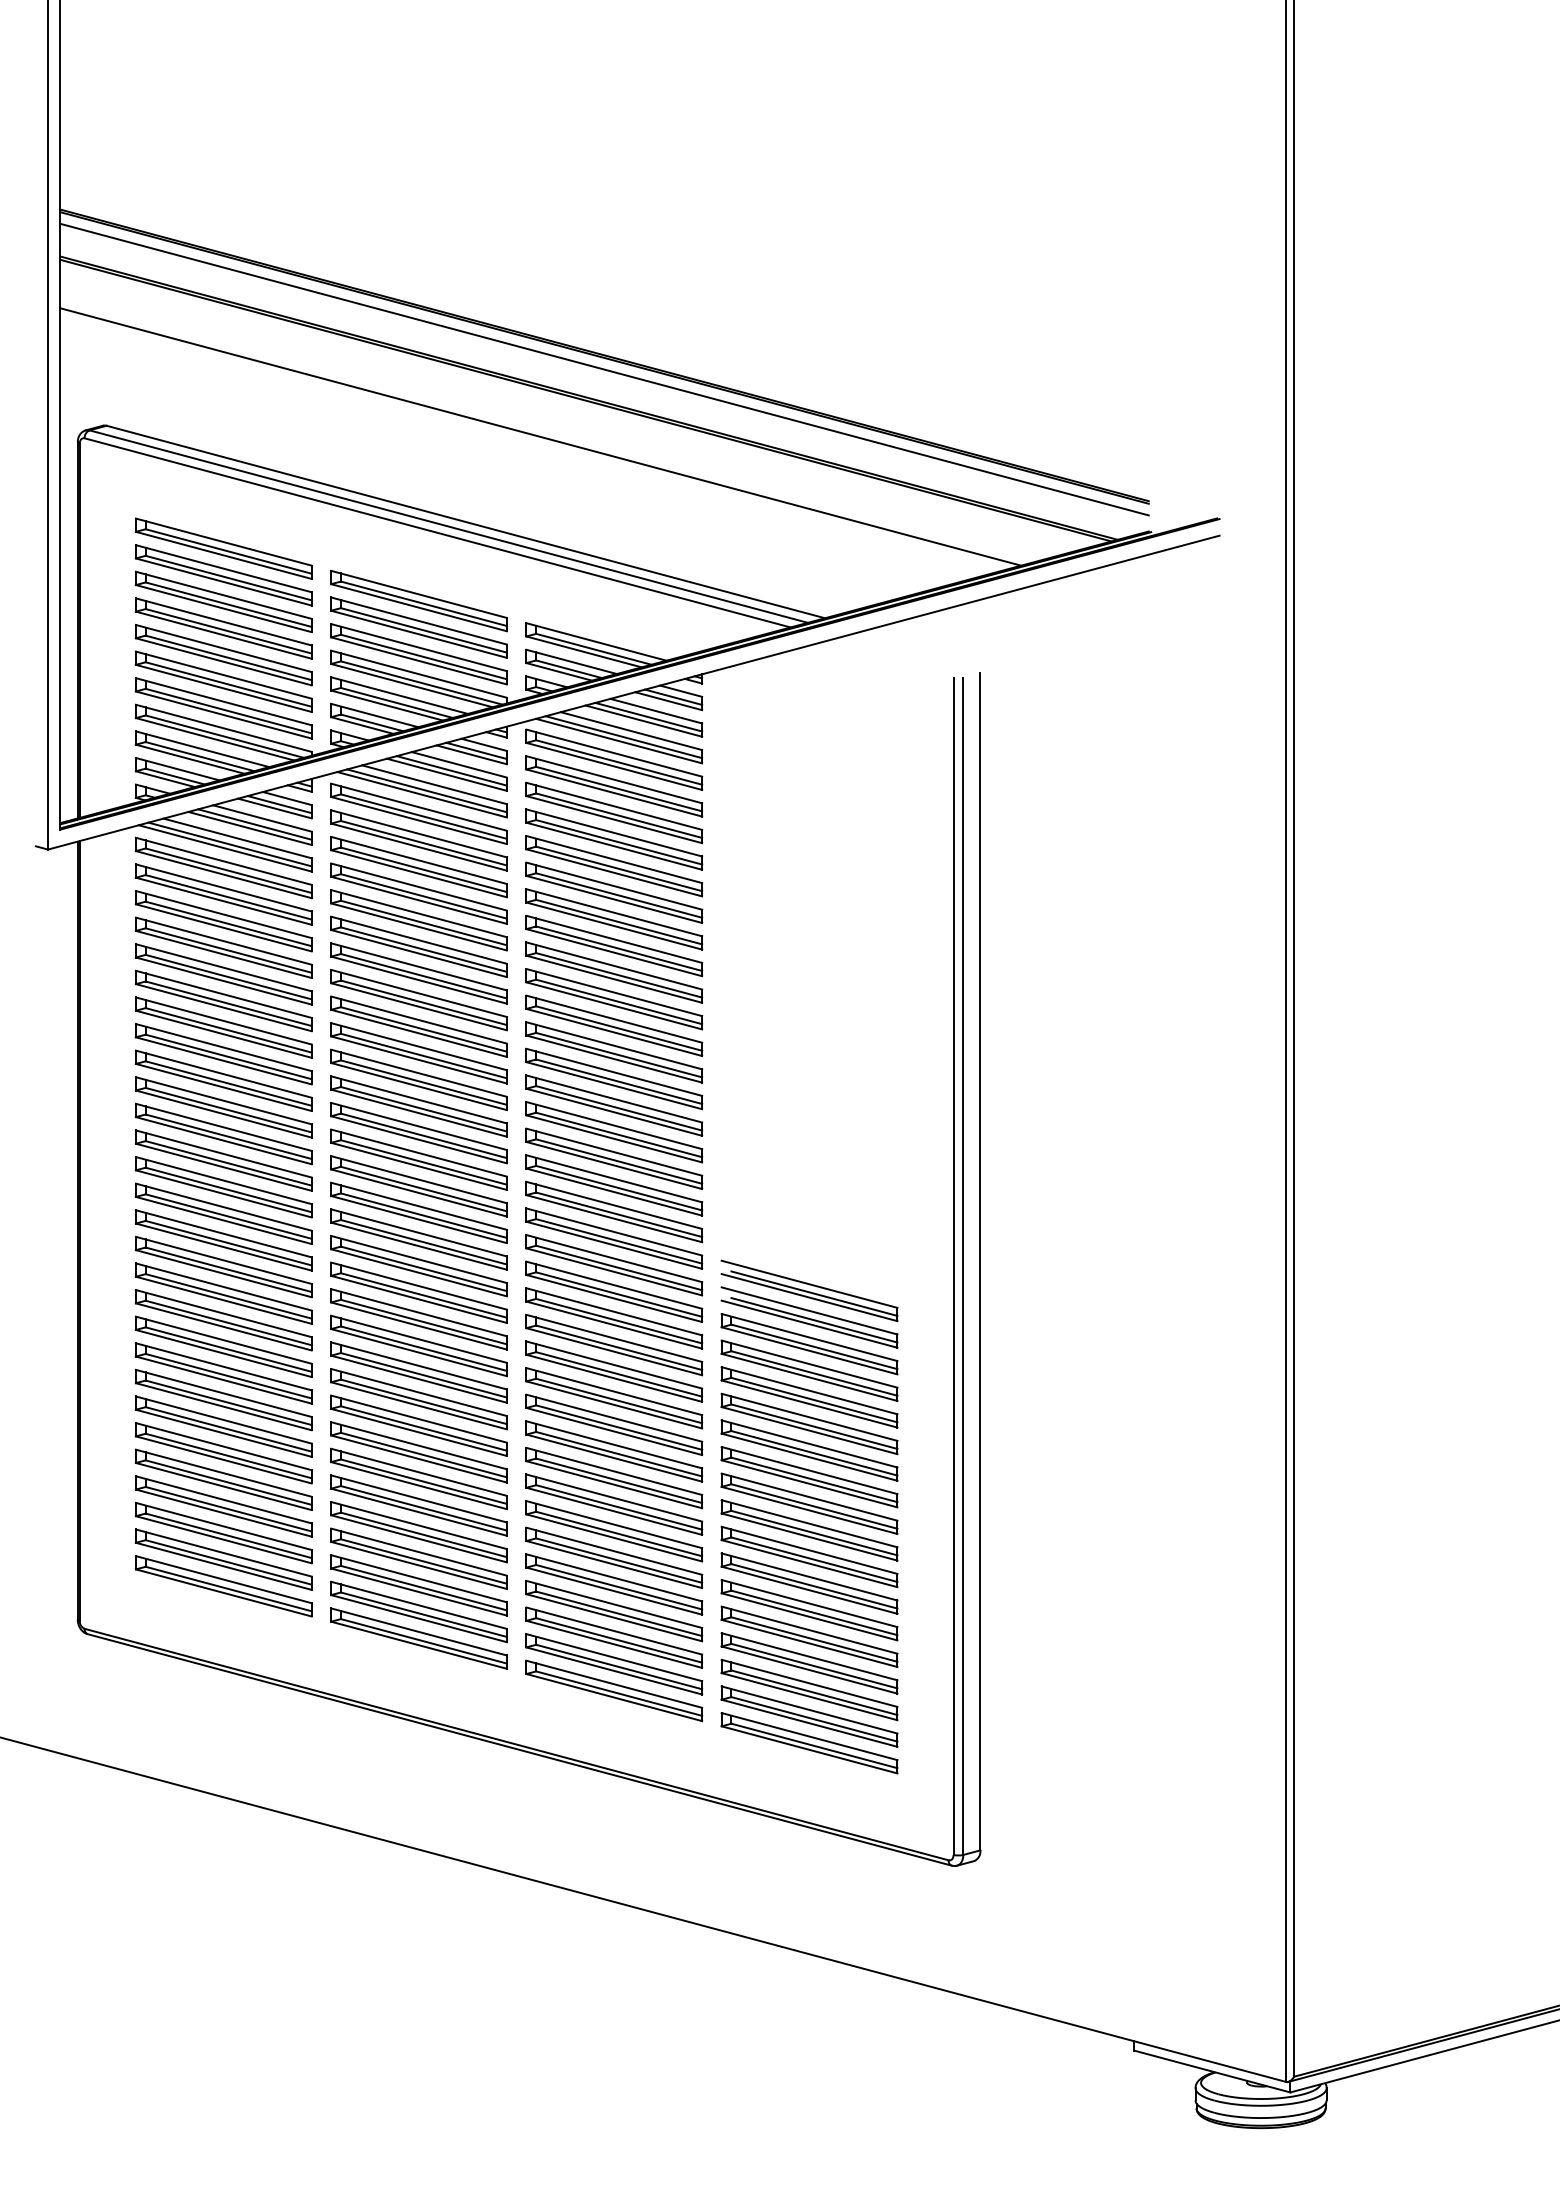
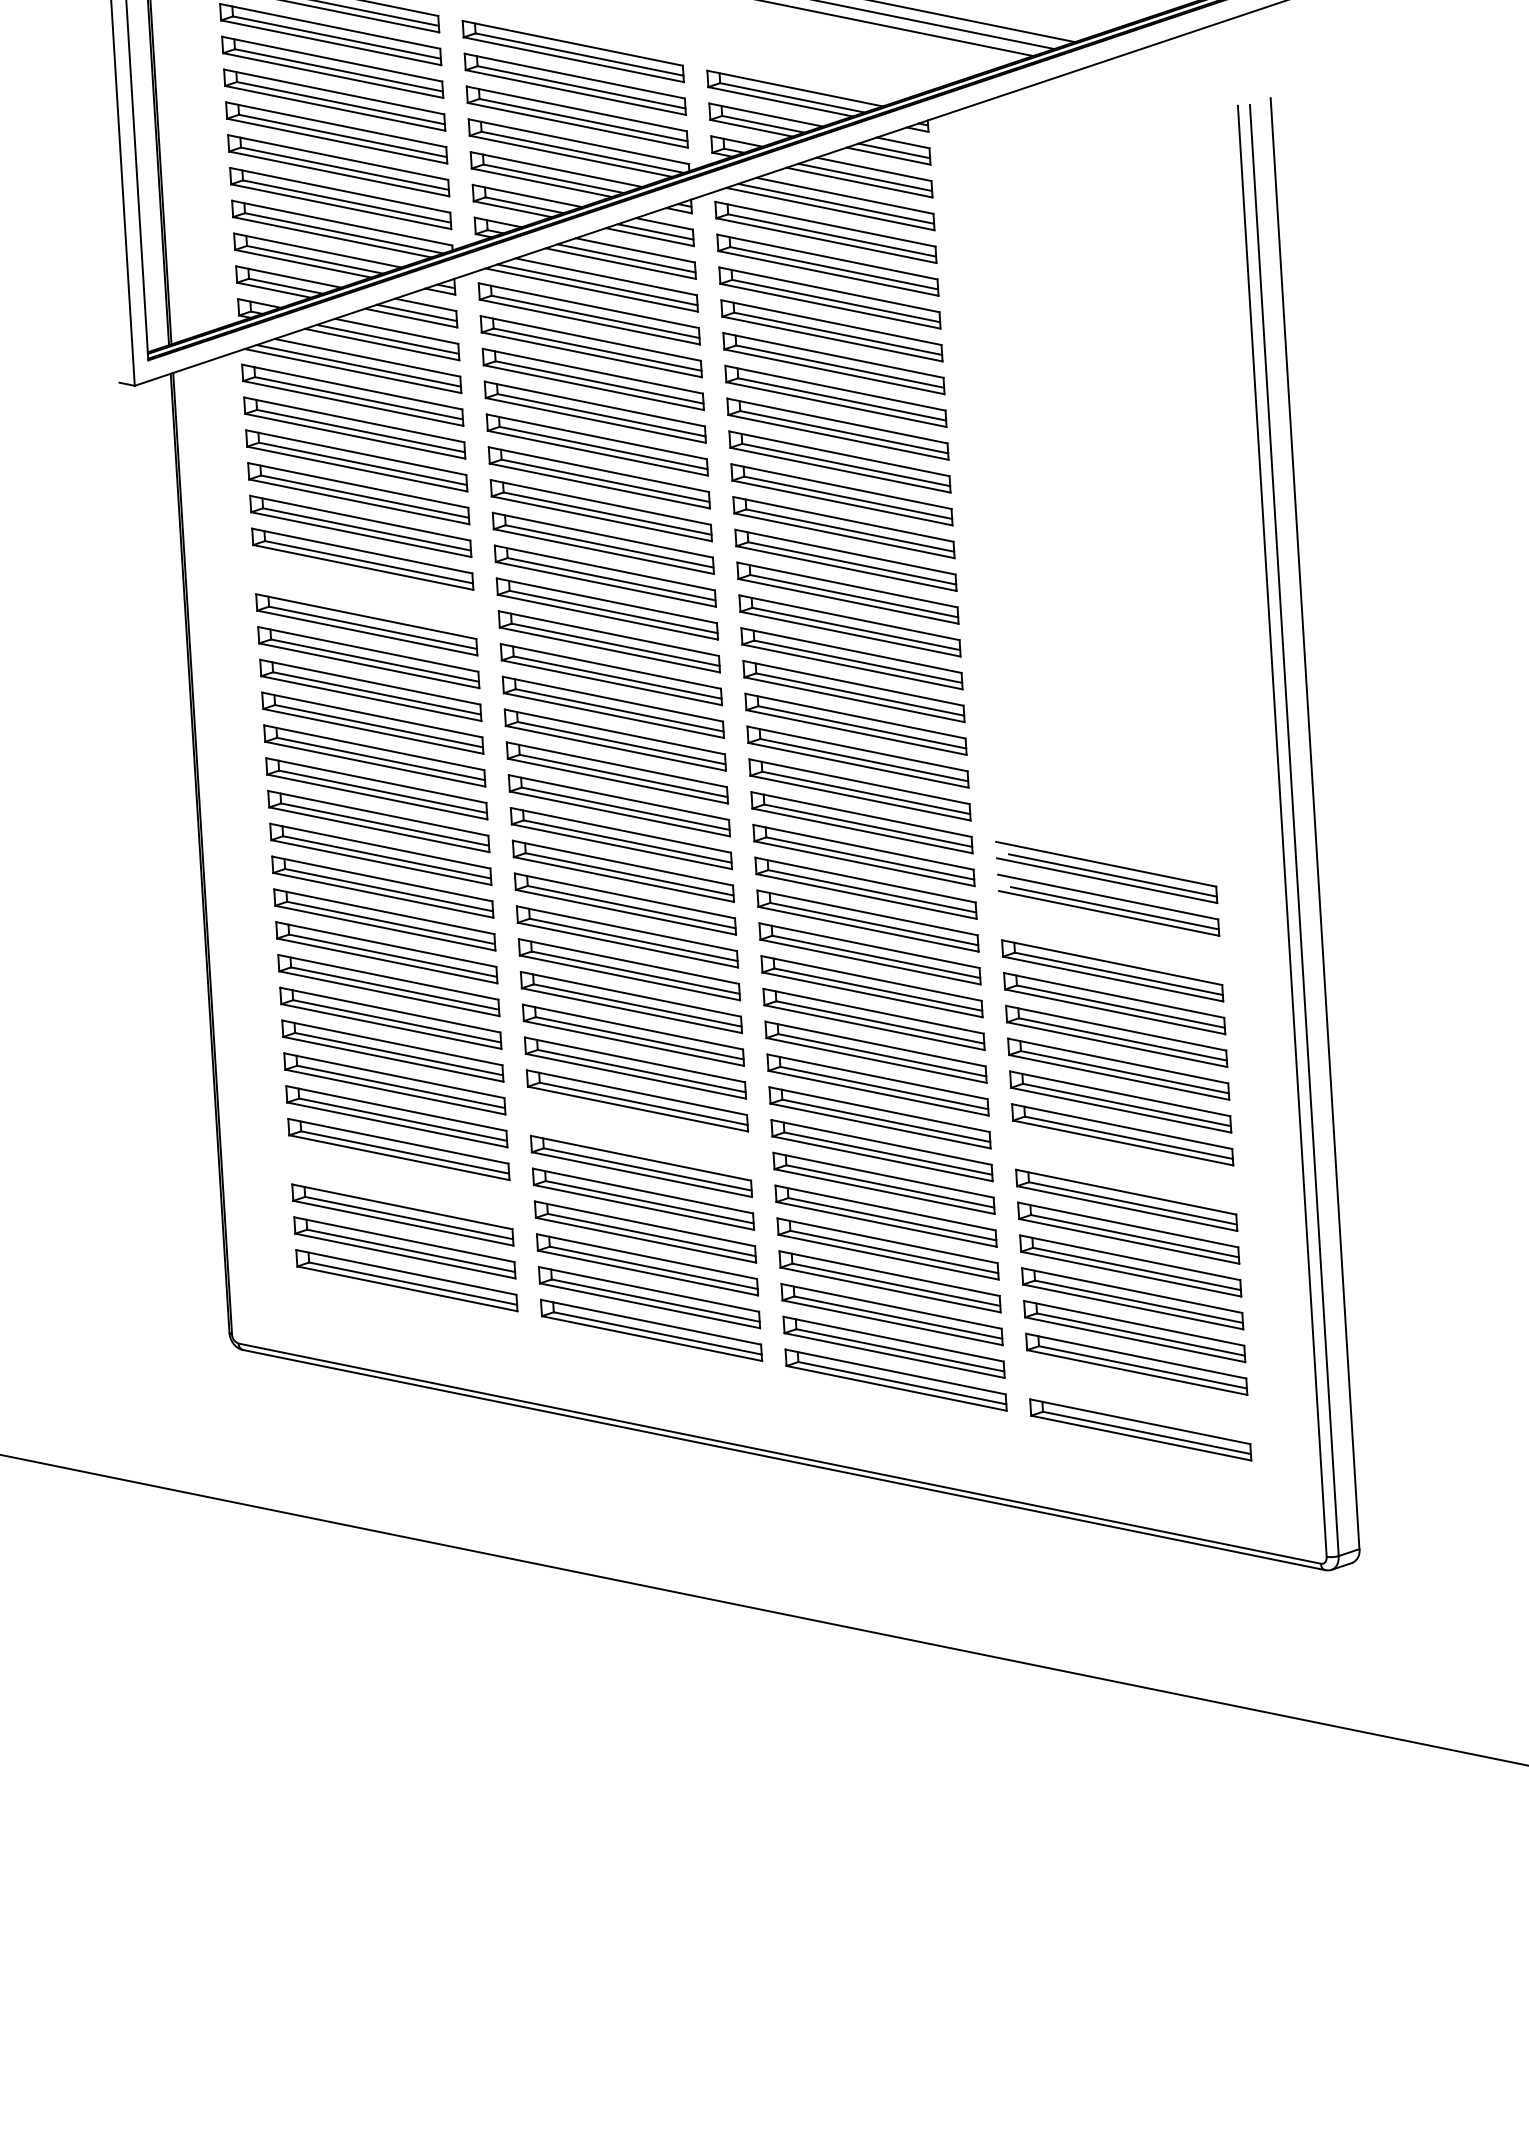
part: (223, 1027) -> (364, 591), removed
part: (809, 1344) -> (1110, 938), removed
part: (418, 1478) -> (638, 1133), removed
part: (223, 1506) -> (400, 1182), removed
part: (809, 1530) -> (1124, 1167), removed
part: (809, 1716) -> (1138, 1396), removed

